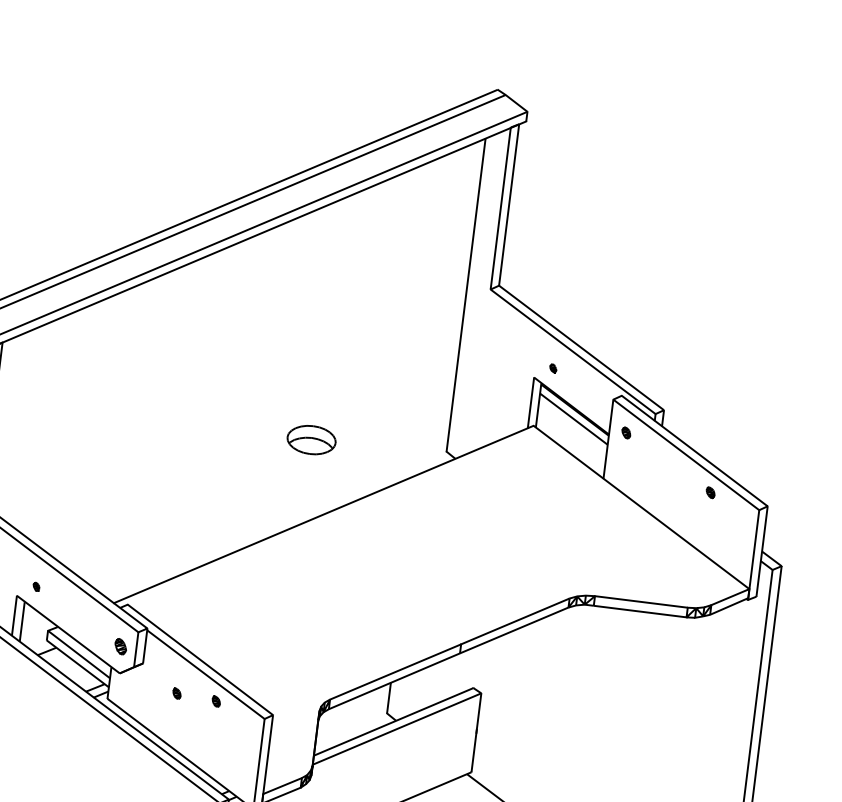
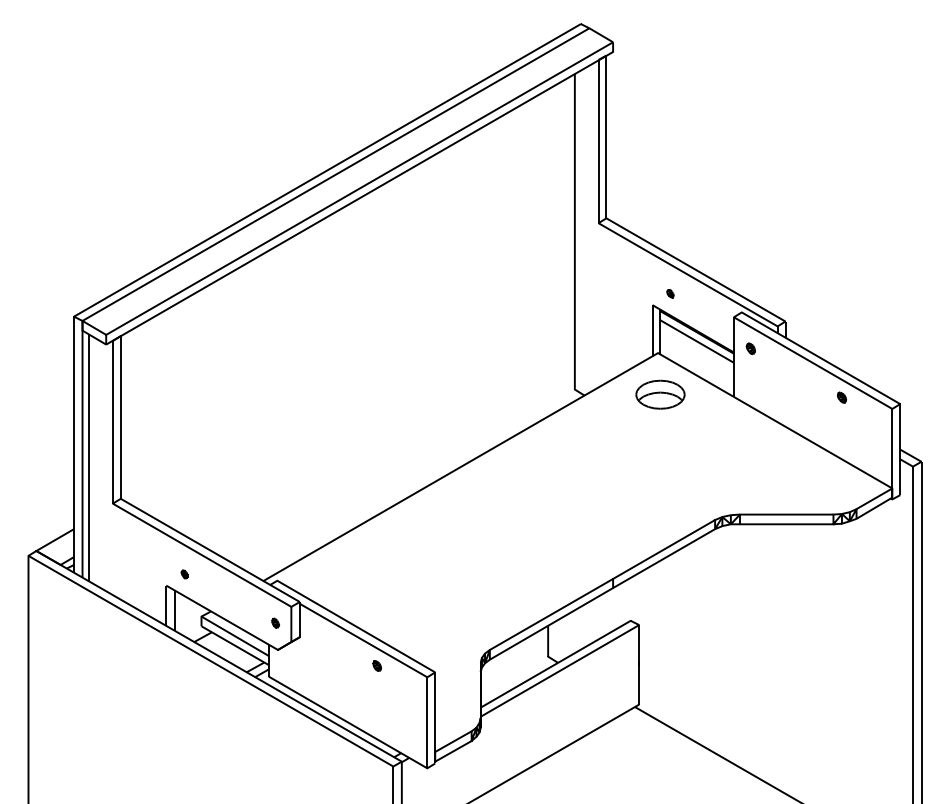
part: (311, 439) -> (660, 394), moved
part: (120, 645) -> (275, 622), size x0.62
part: (176, 693) -> (336, 662), removed

